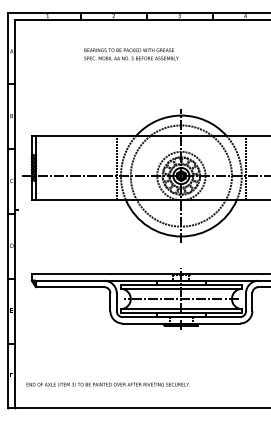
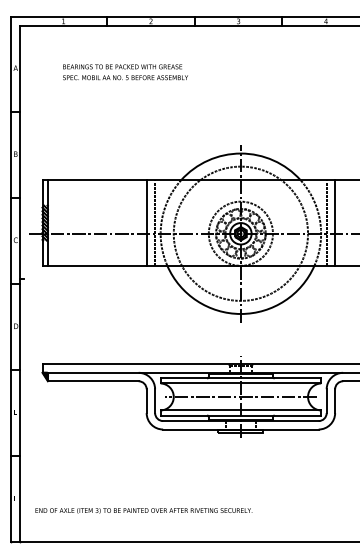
text: (131, 54) -> (125, 72), moved
line: (110, 167) -> (146, 222), added
line: (252, 167) -> (335, 222), added

